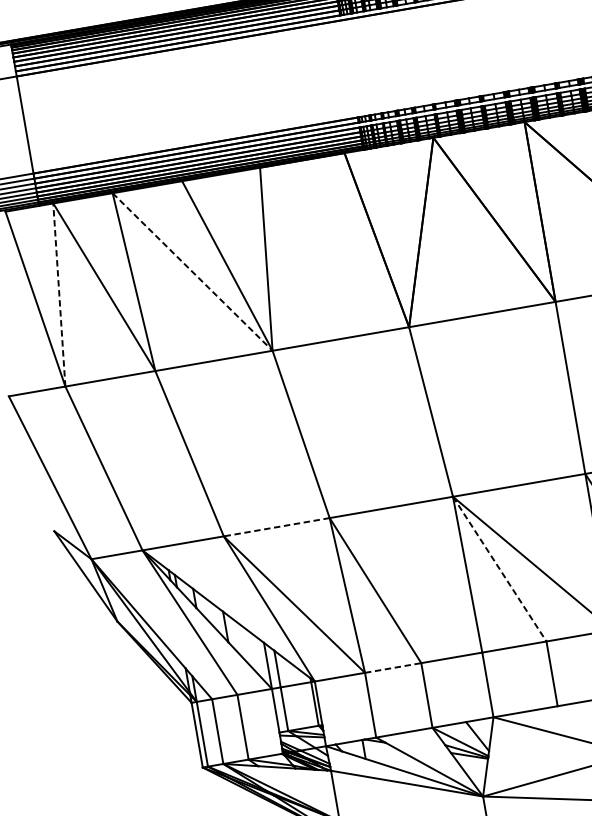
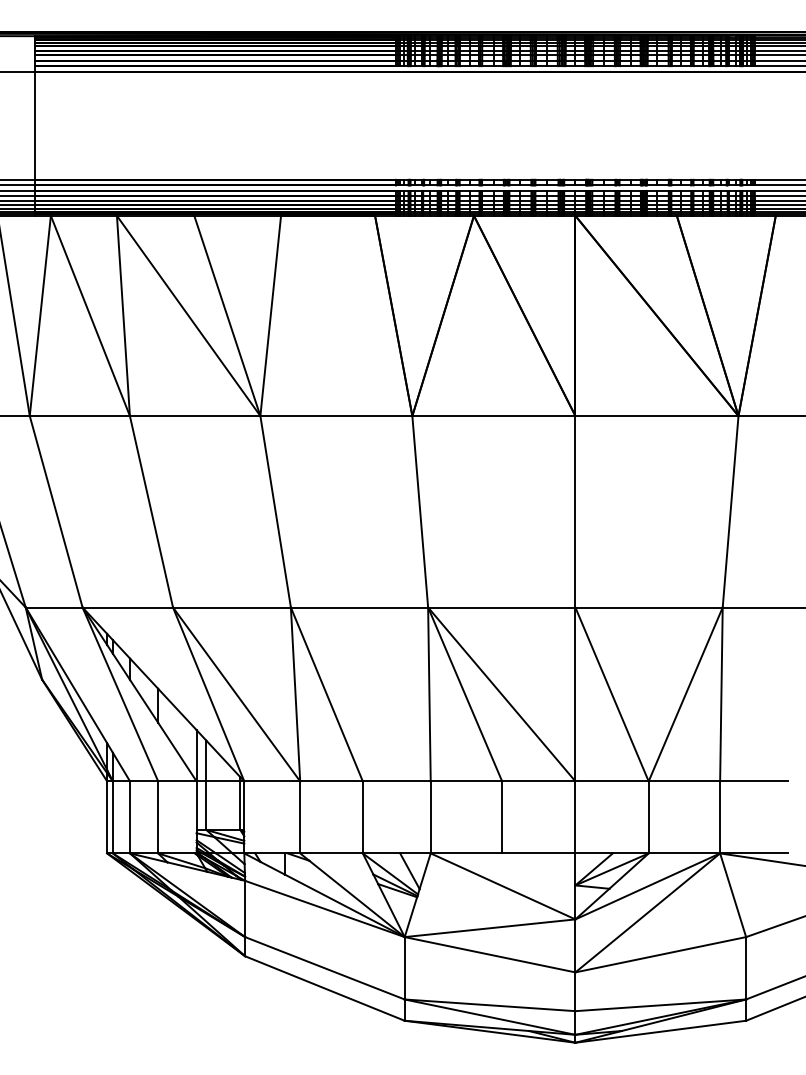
line: (192, 272) -> (188, 316), dashed -> solid
line: (59, 294) -> (40, 315), dashed -> solid
line: (276, 527) -> (231, 607), dashed -> solid
line: (500, 569) -> (465, 694), dashed -> solid
line: (394, 667) -> (332, 781), dashed -> solid

